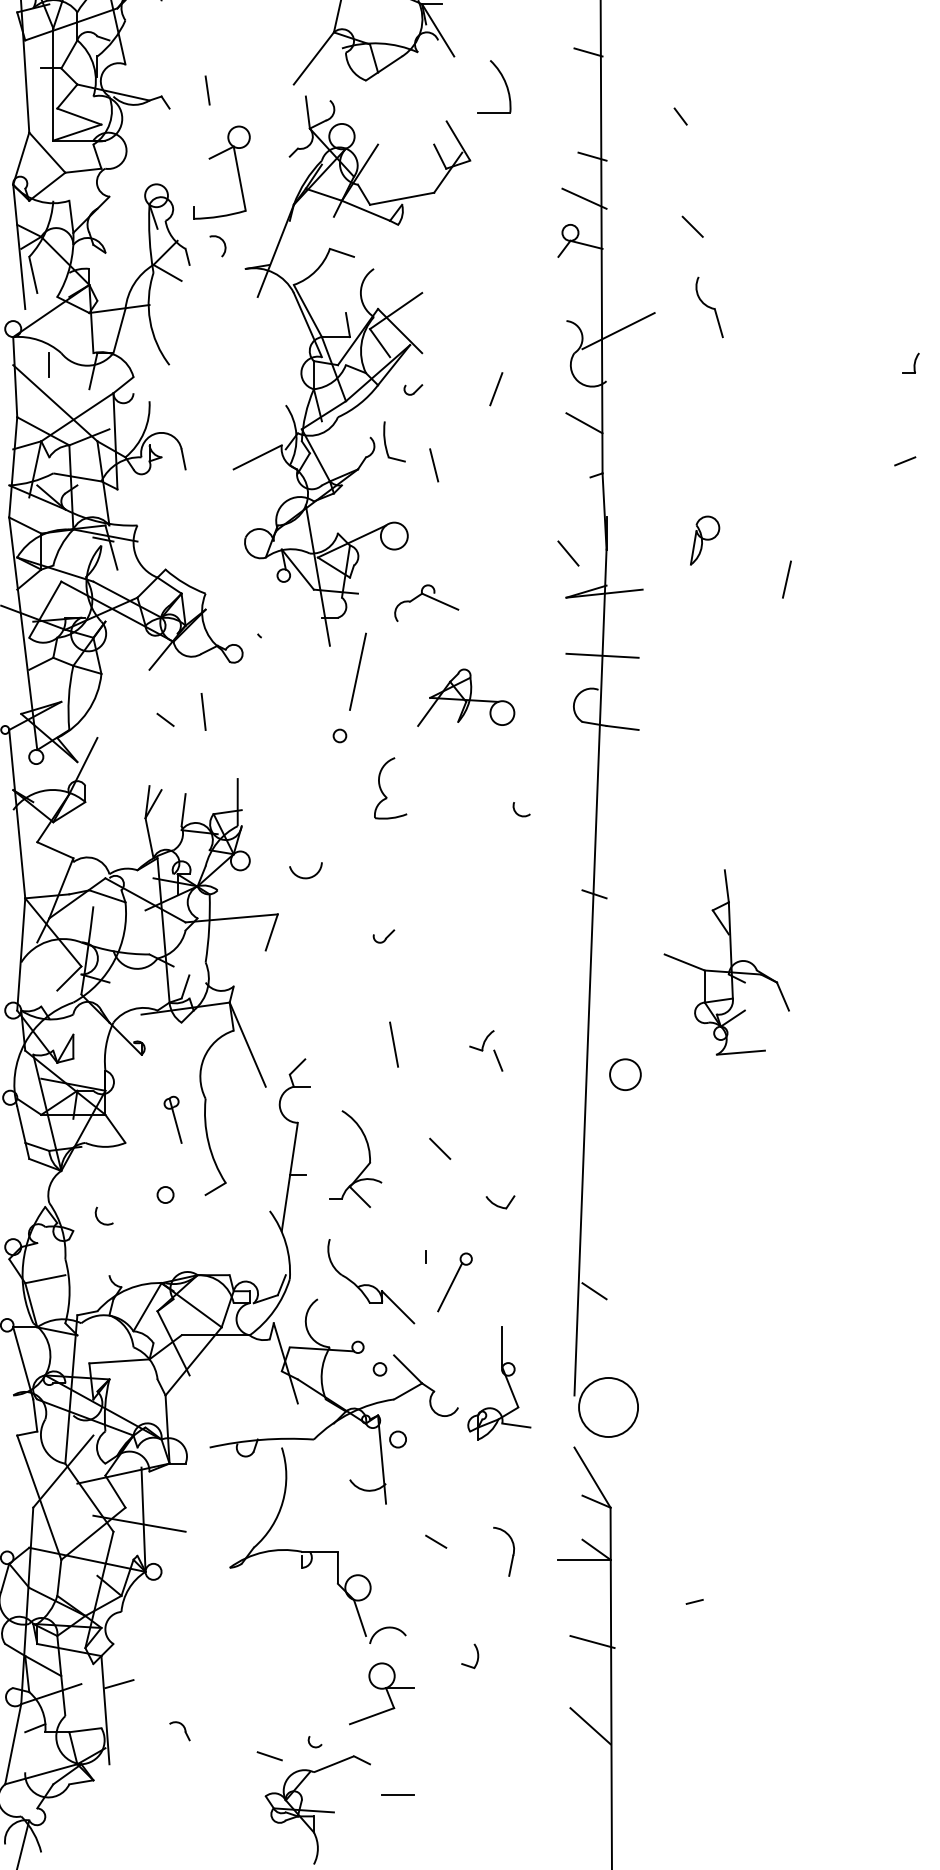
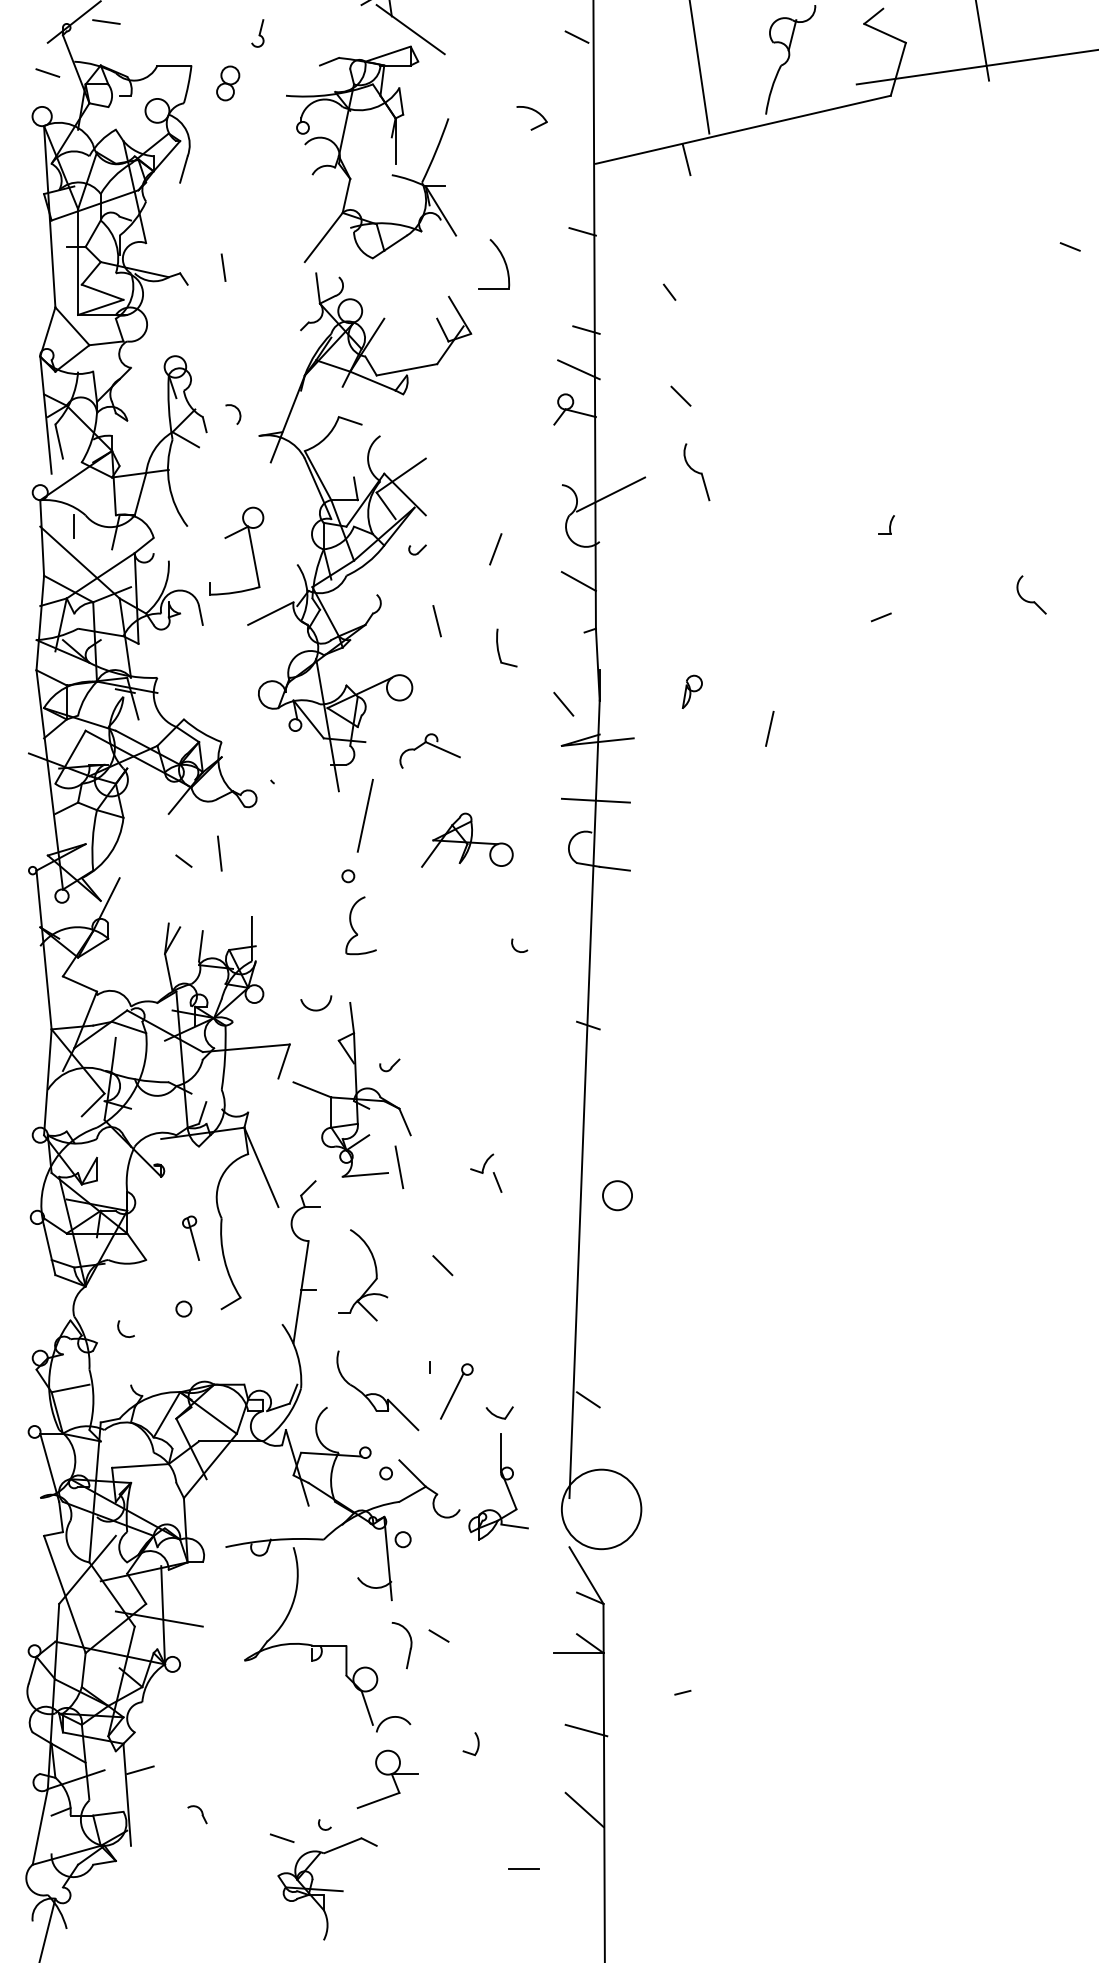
part: (236, 166) -> (250, 545), moved
part: (385, 441) -> (498, 647), moved
part: (703, 539) -> (691, 691), size x0.71
part: (384, 793) -> (355, 930), moved
part: (726, 962) -> (351, 1089), moved
part: (500, 1201) -> (499, 1412), moved
circle: (608, 1407) -> (601, 1509), size x1.43
part: (511, 1554) -> (409, 1648), moved
line: (397, 1794) -> (523, 1868), moved

